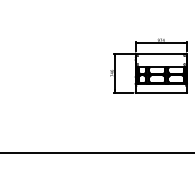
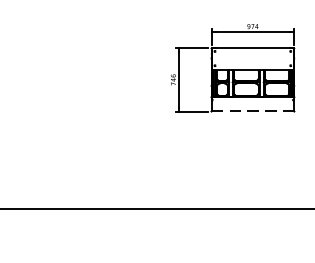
line: (161, 92) -> (253, 110), solid -> dashed

